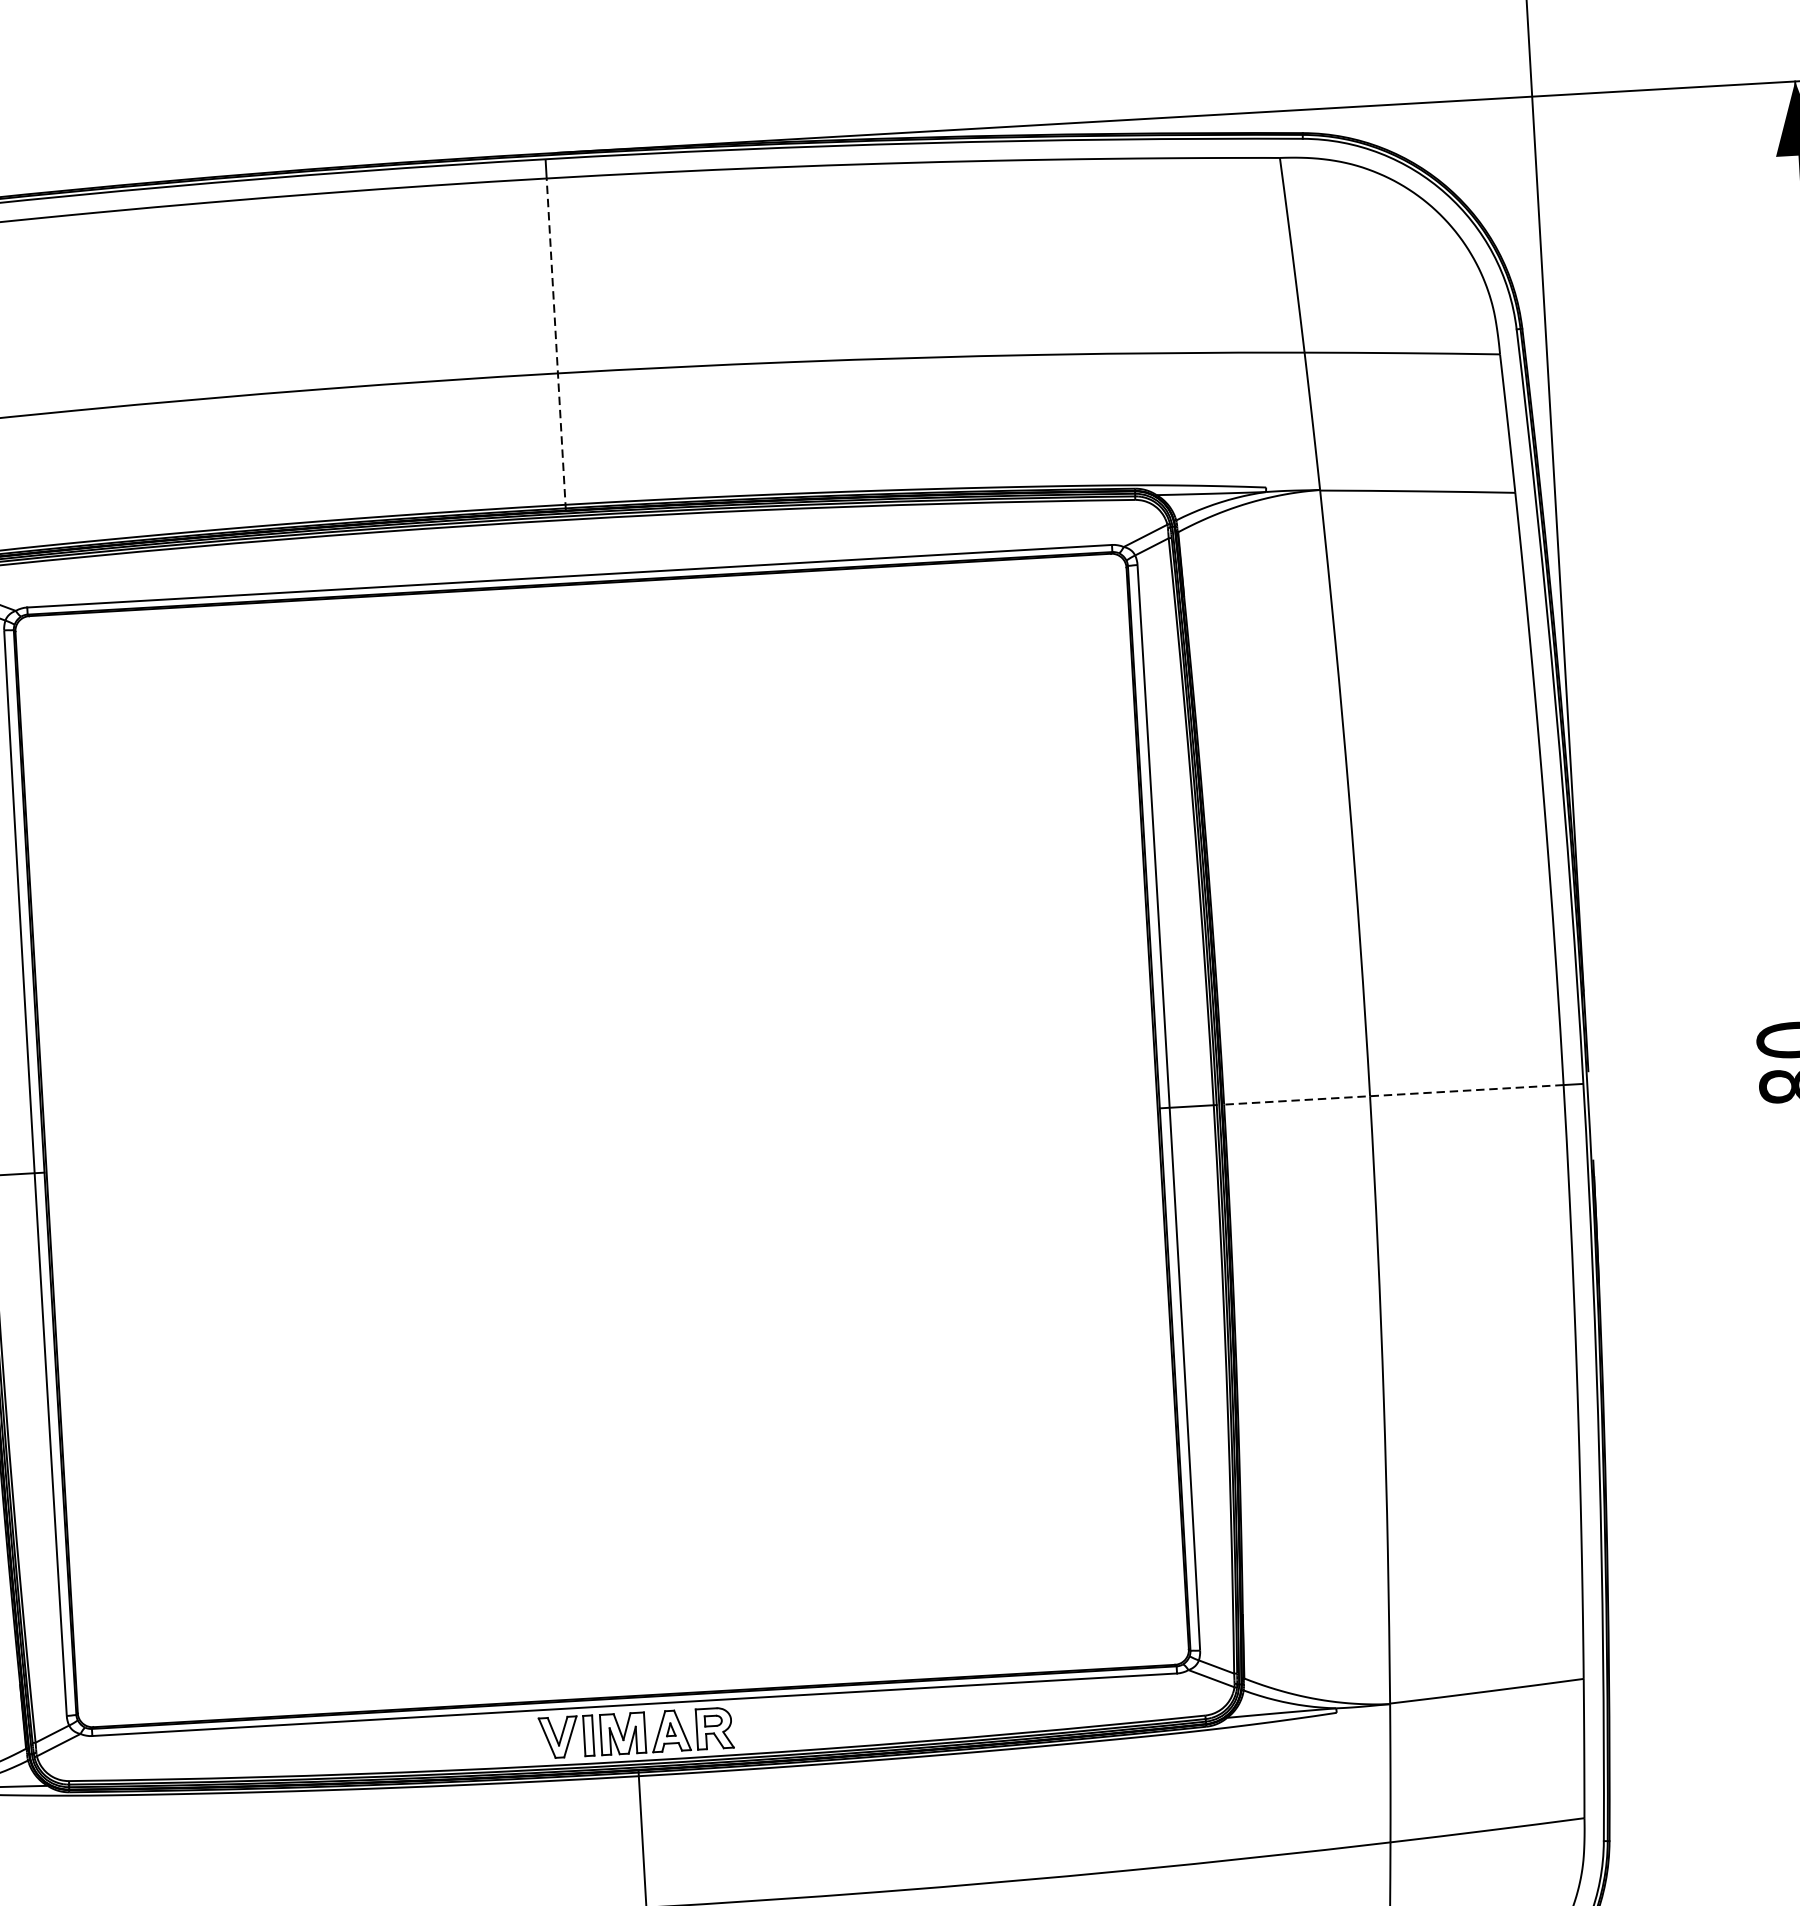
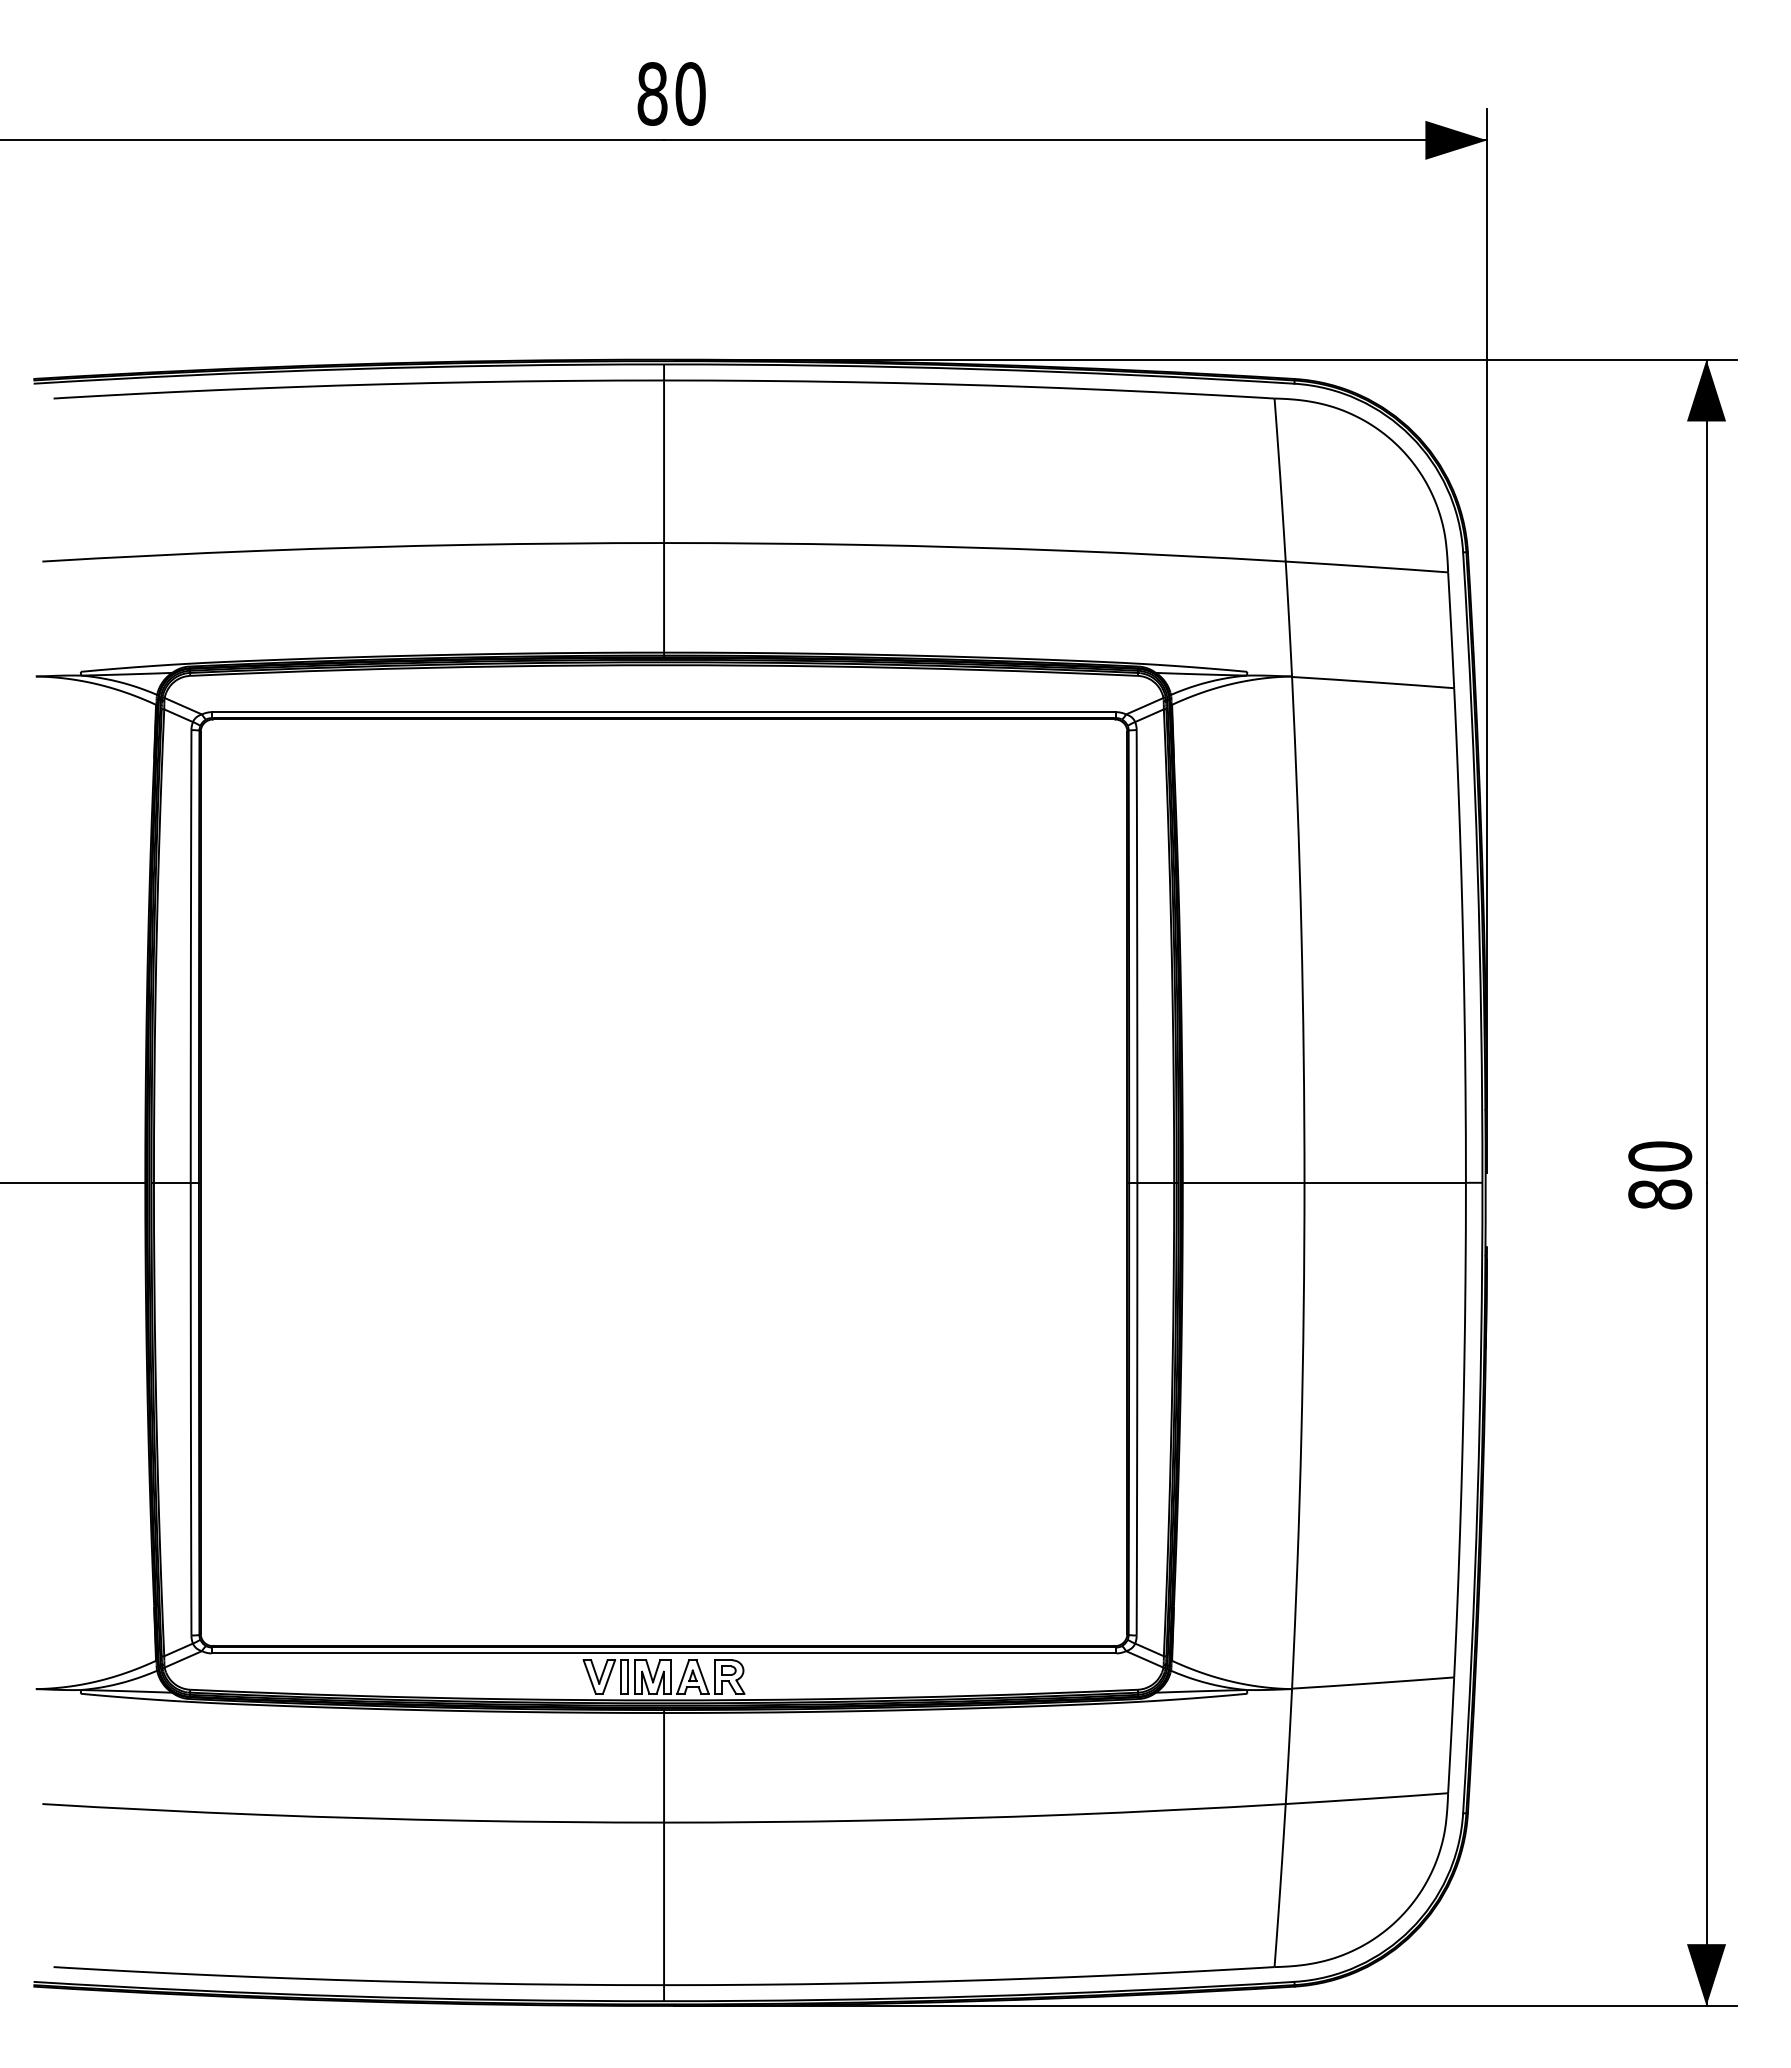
line: (556, 343) -> (664, 518), dashed -> solid
line: (1392, 1094) -> (1323, 1182), dashed -> solid

